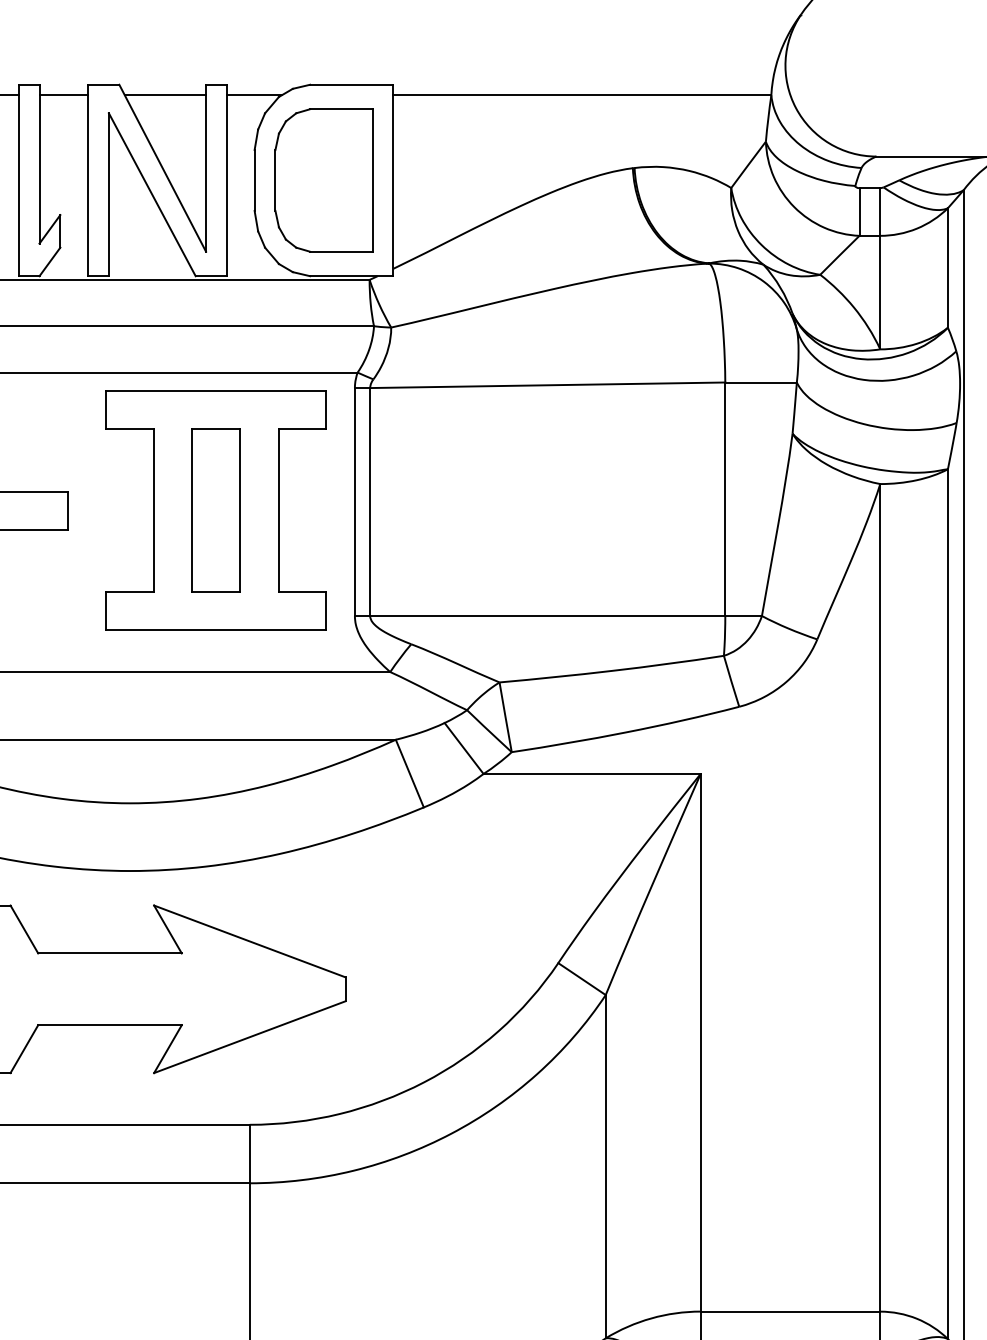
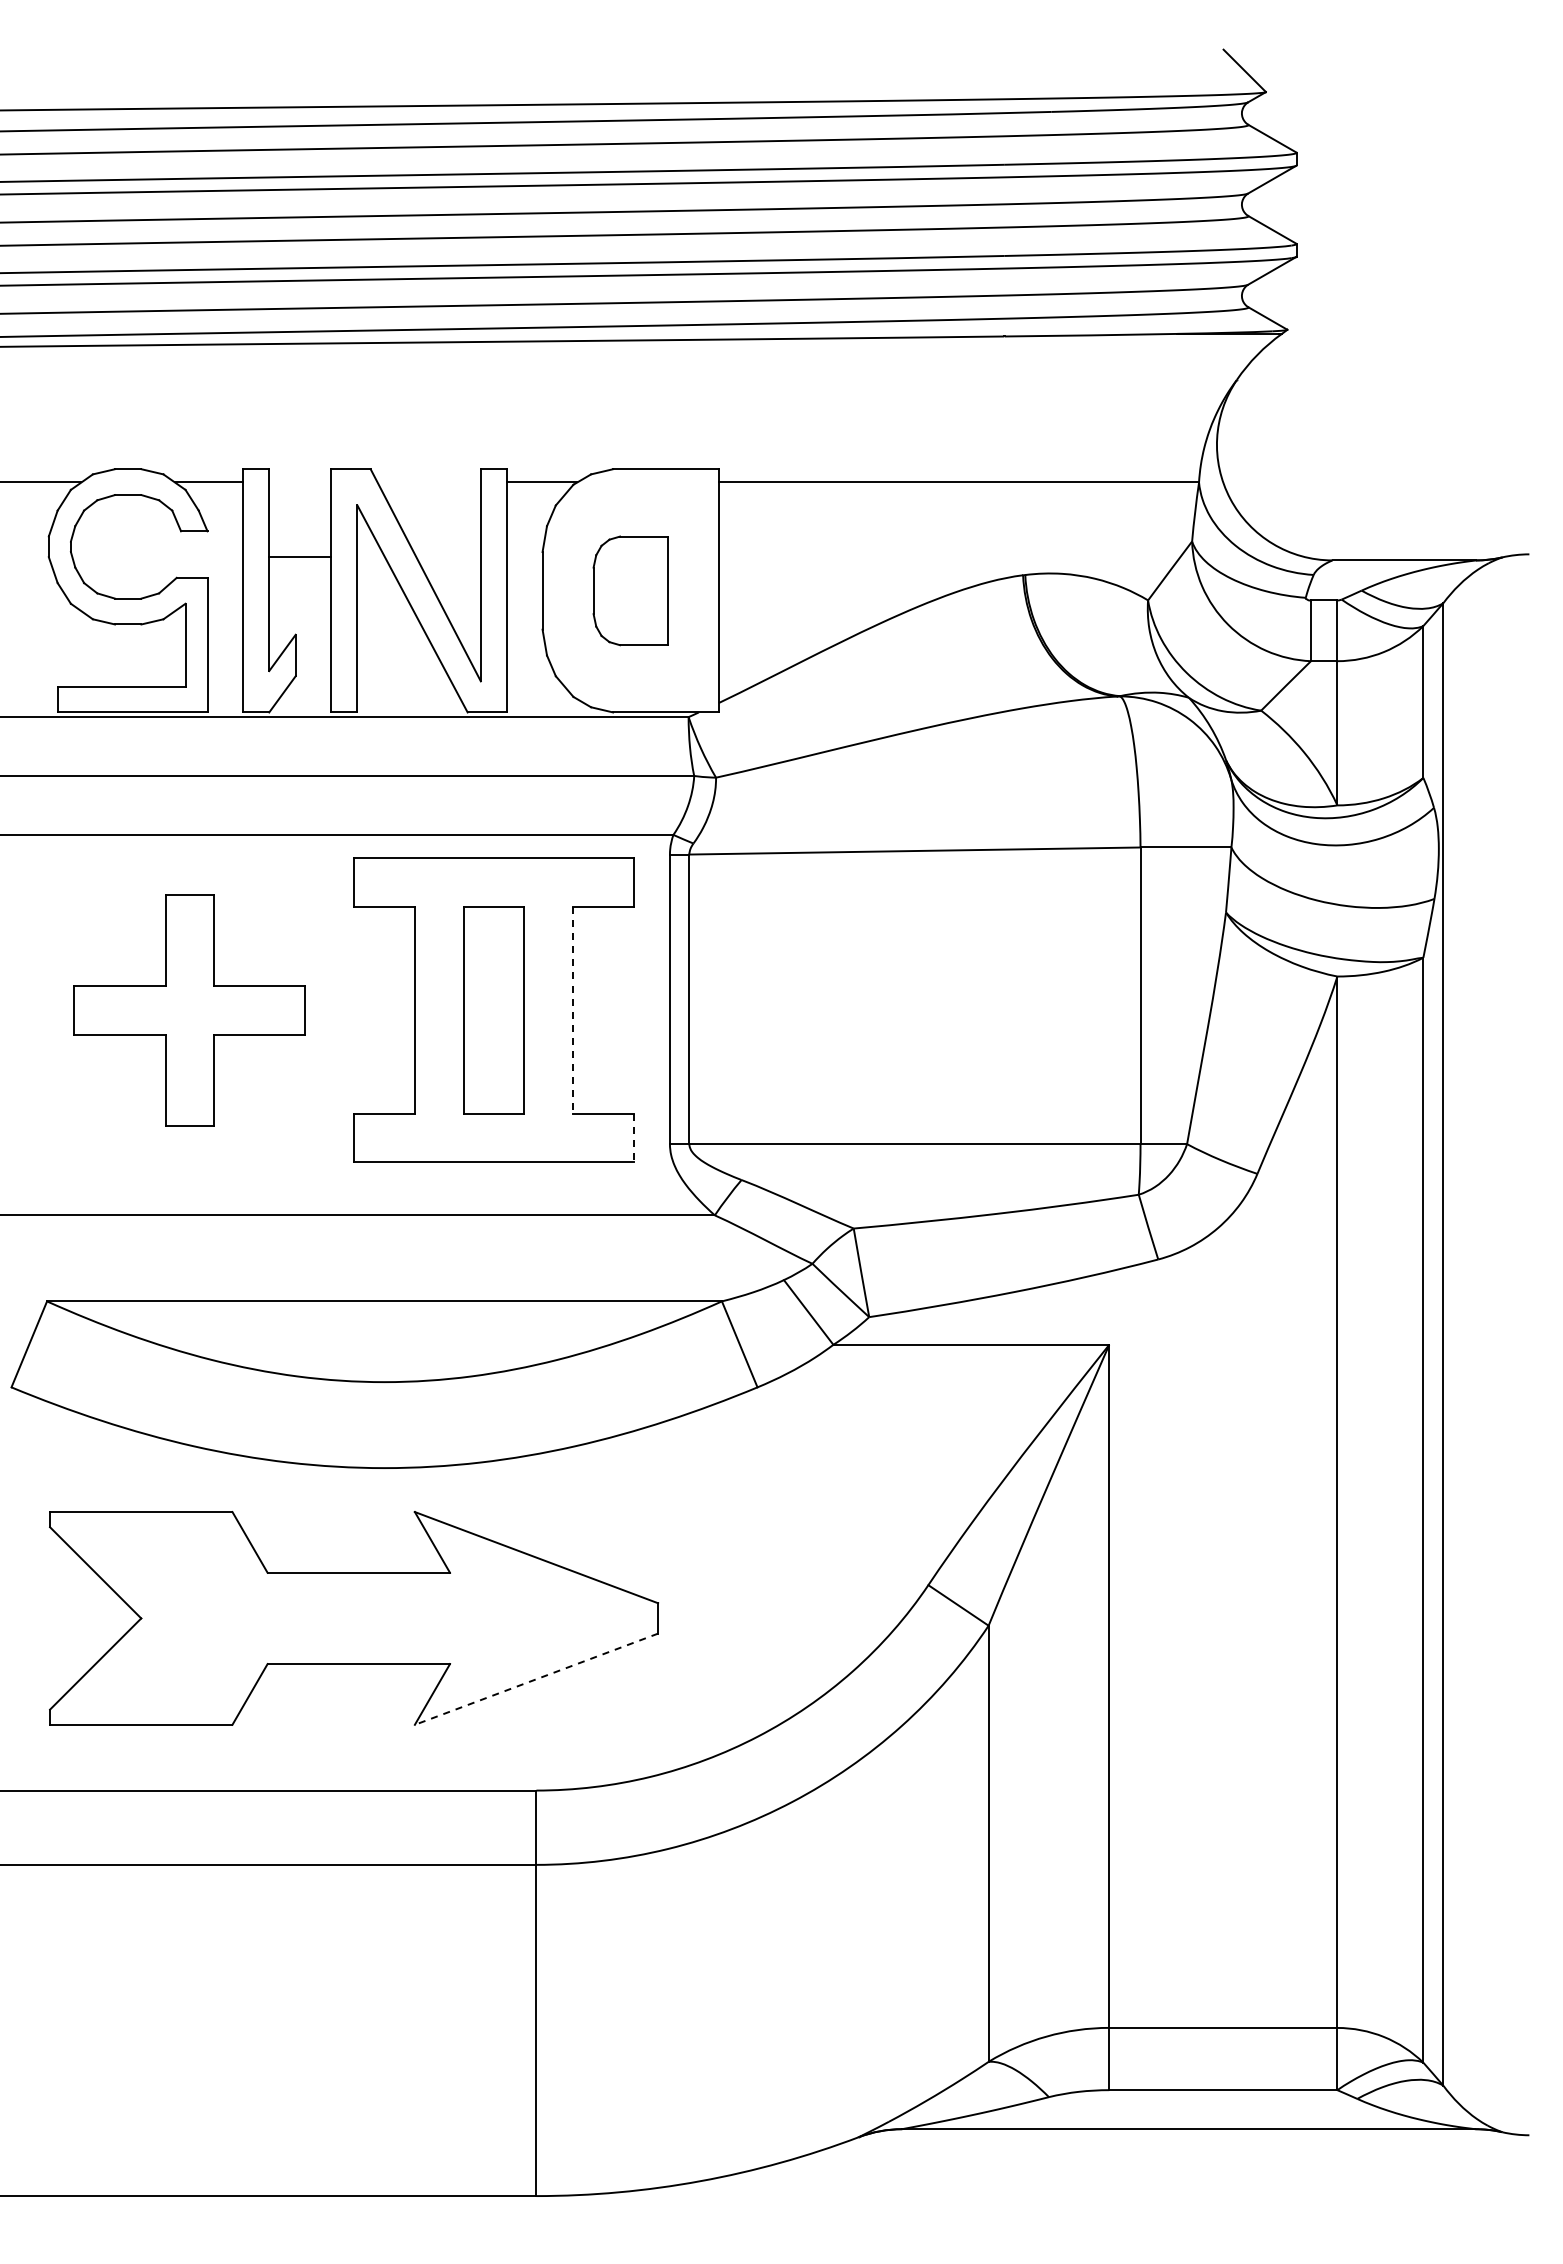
line: (63, 95) -> (299, 557), moved
line: (164, 95) -> (428, 482), removed
part: (323, 180) -> (630, 590), size x0.6
line: (278, 510) -> (572, 1010), solid -> dashed
line: (326, 611) -> (633, 1138), solid -> dashed
line: (249, 1037) -> (536, 1679), solid -> dashed

